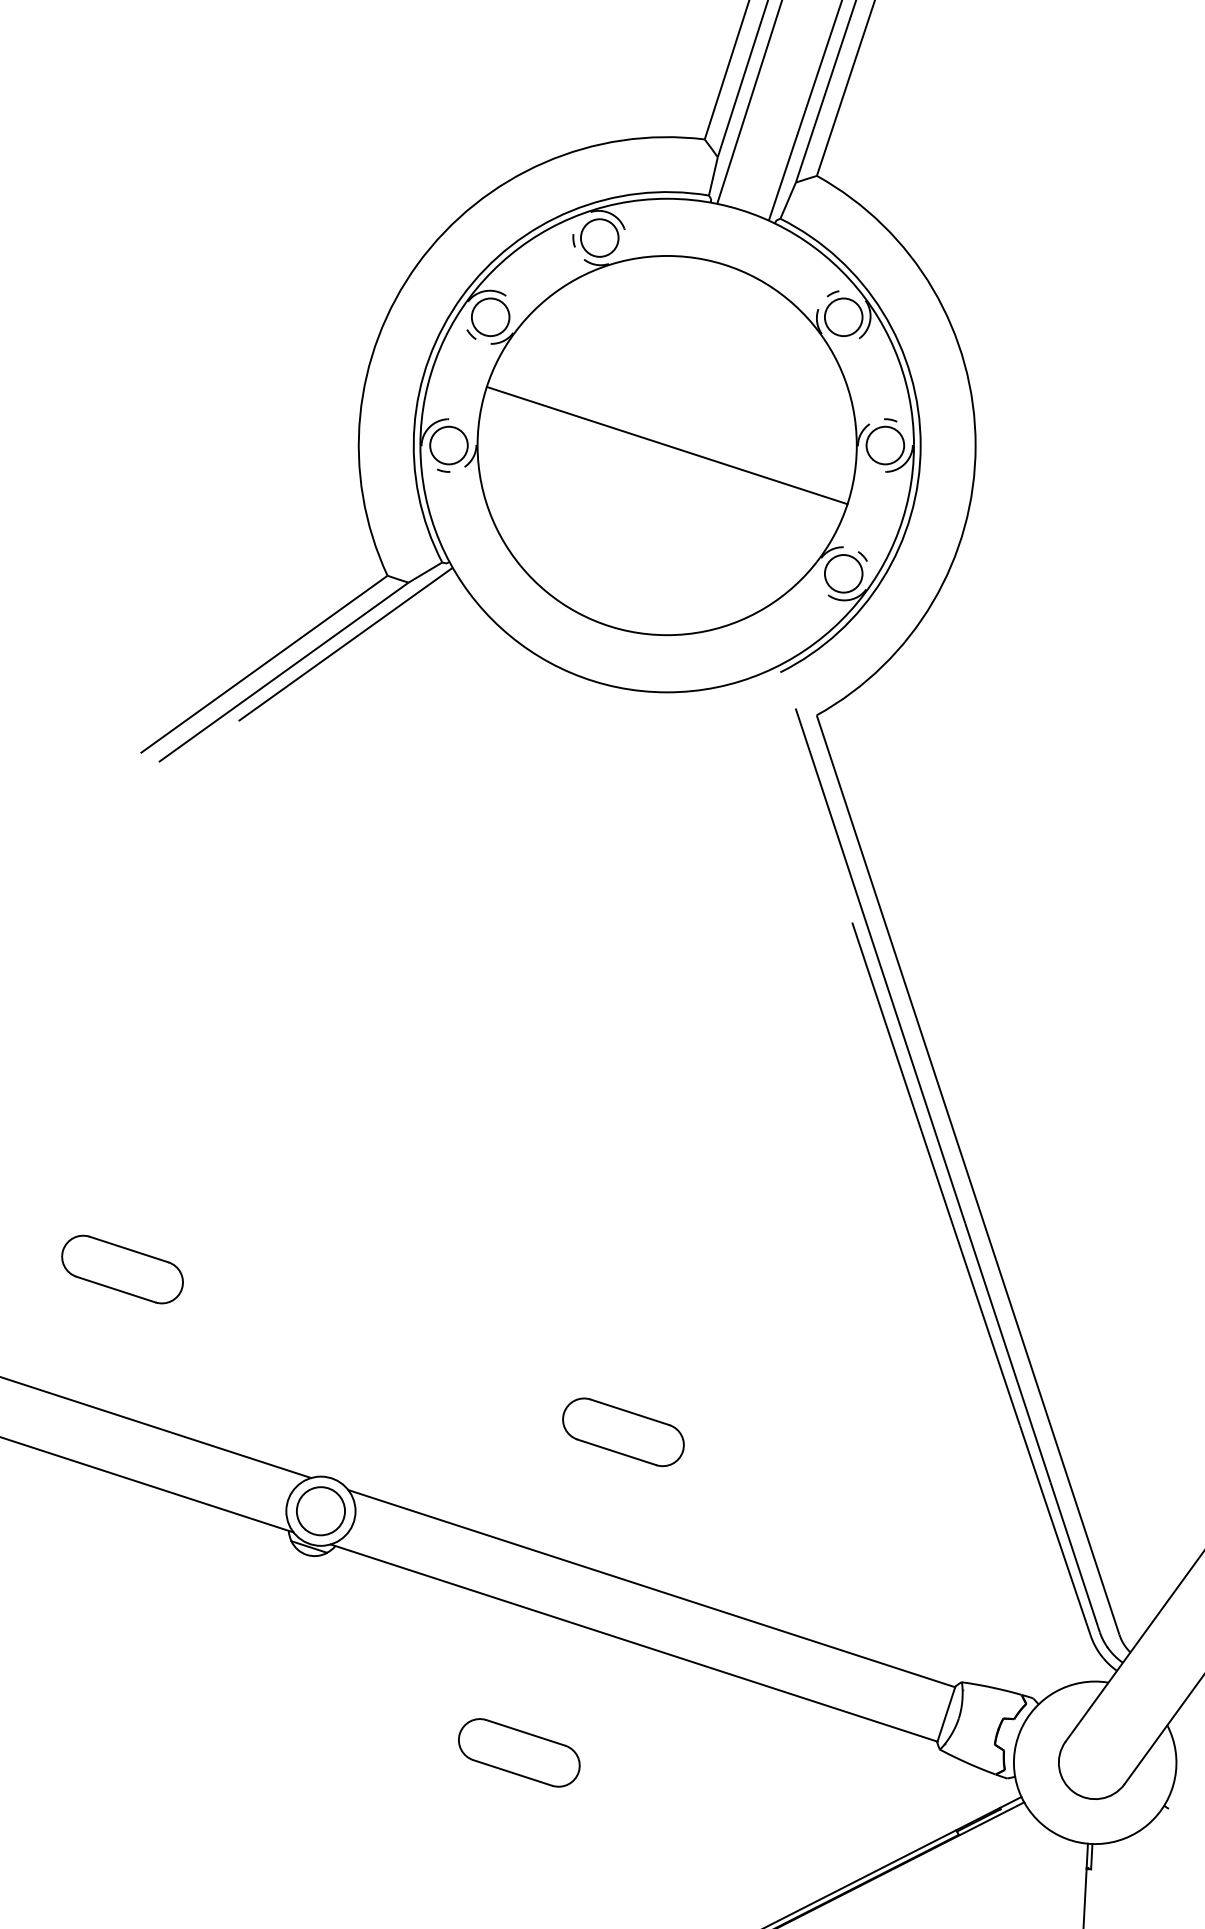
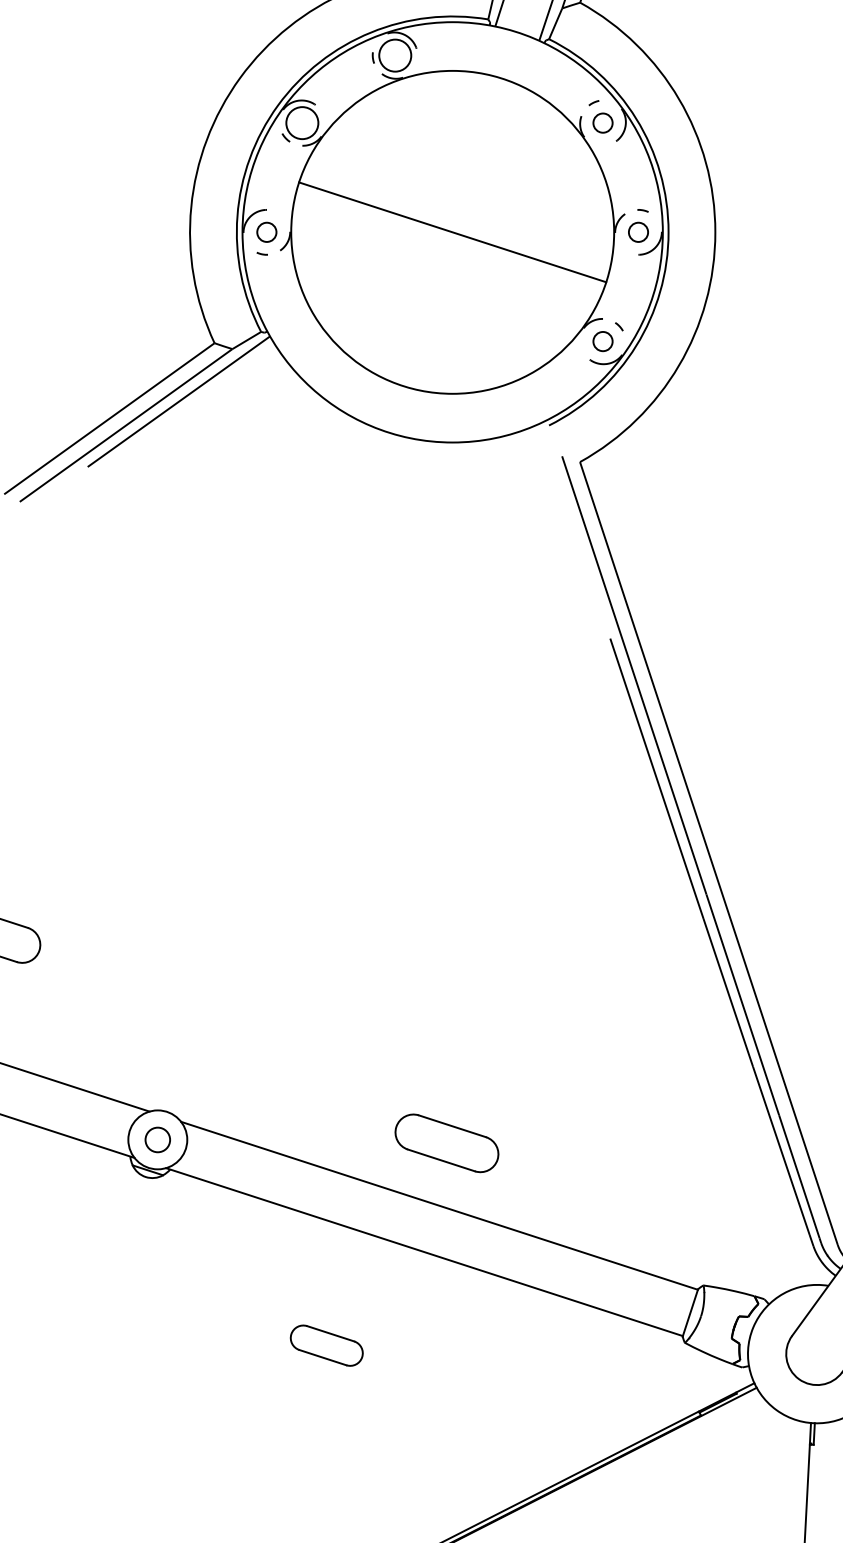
circle: (843, 317) -> (602, 123), size x0.6
circle: (448, 445) -> (266, 232), size x0.6
circle: (885, 445) -> (638, 232), size x0.6
circle: (843, 573) -> (602, 341), size x0.6
part: (623, 1432) -> (446, 1143), moved
circle: (320, 1511) -> (157, 1140), size x0.6
part: (519, 1752) -> (326, 1345), size x0.7

